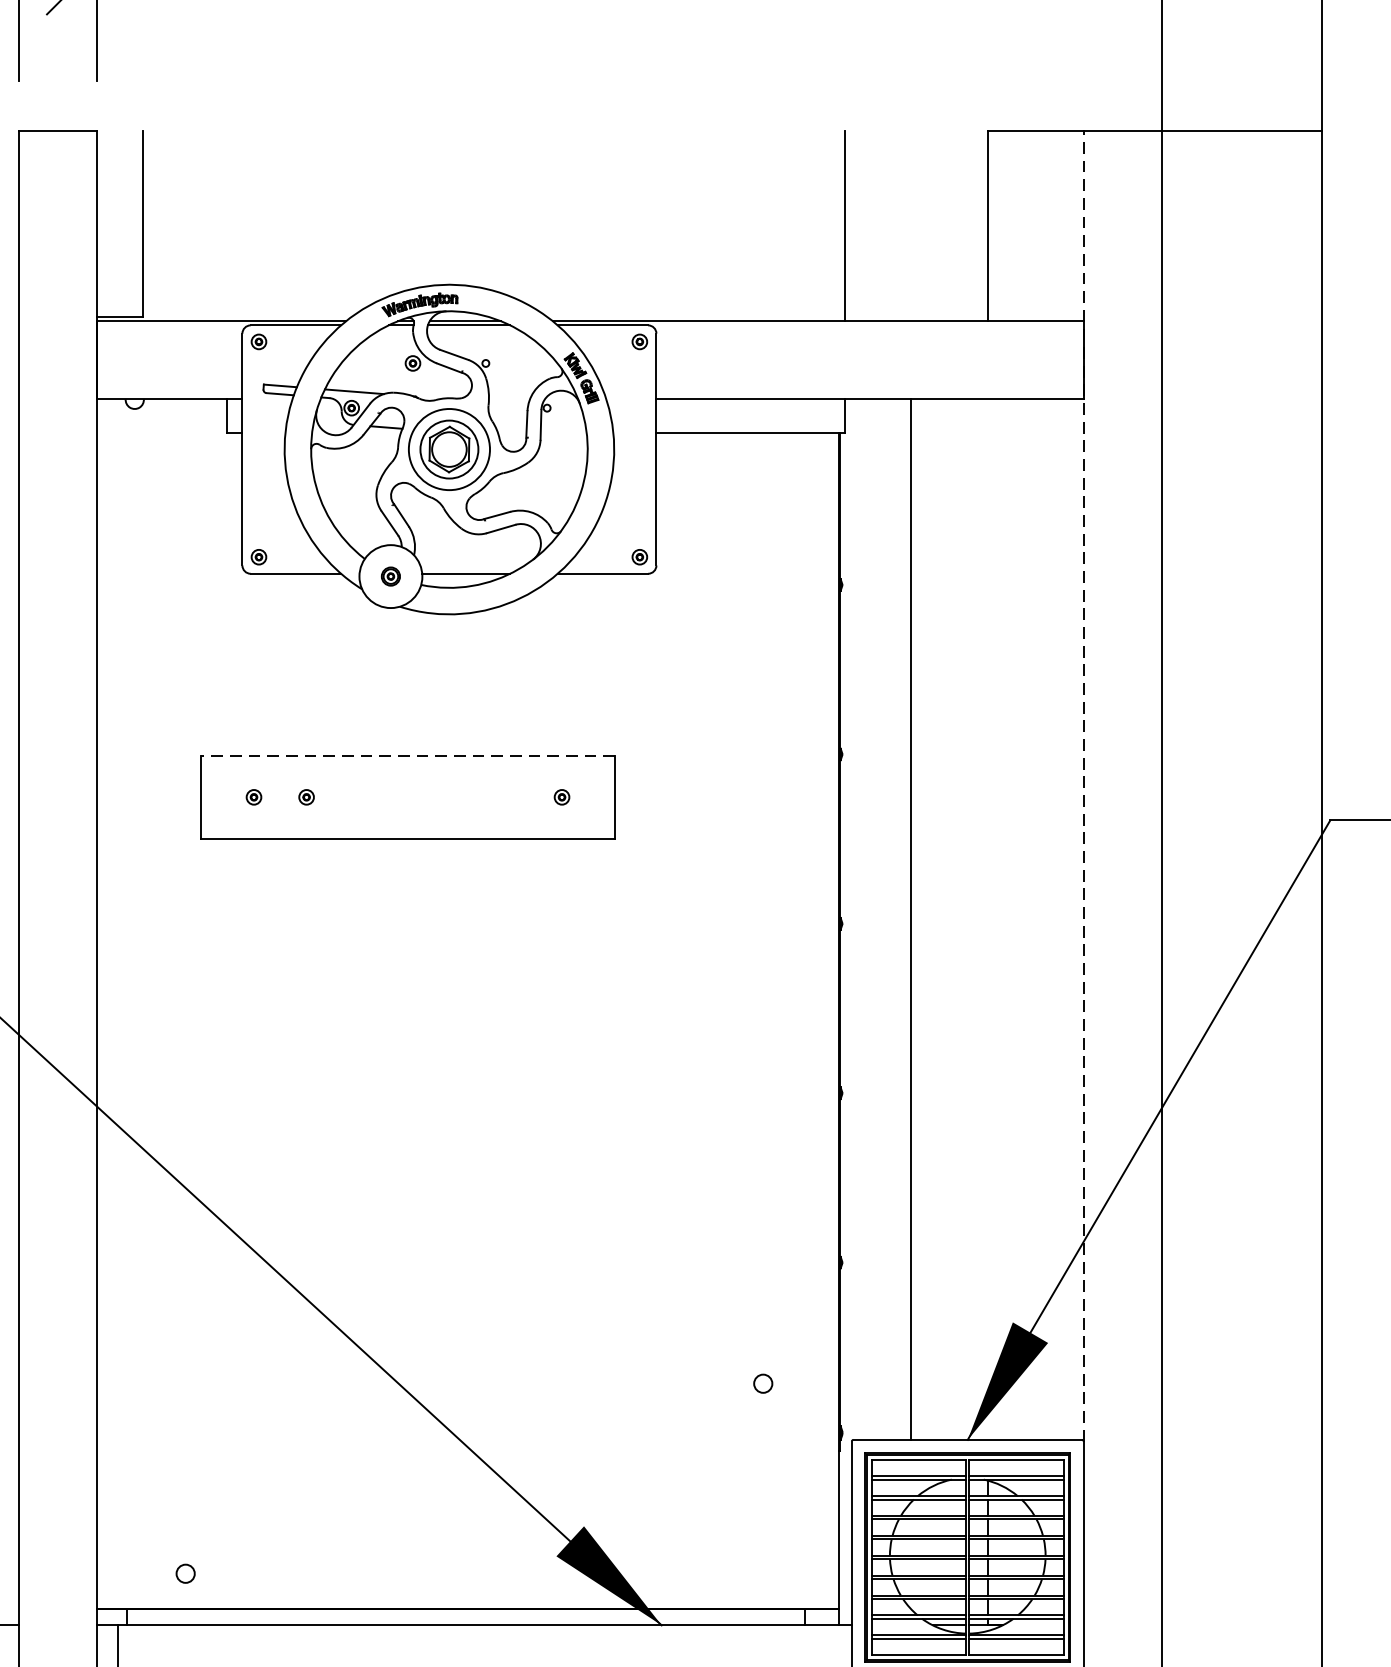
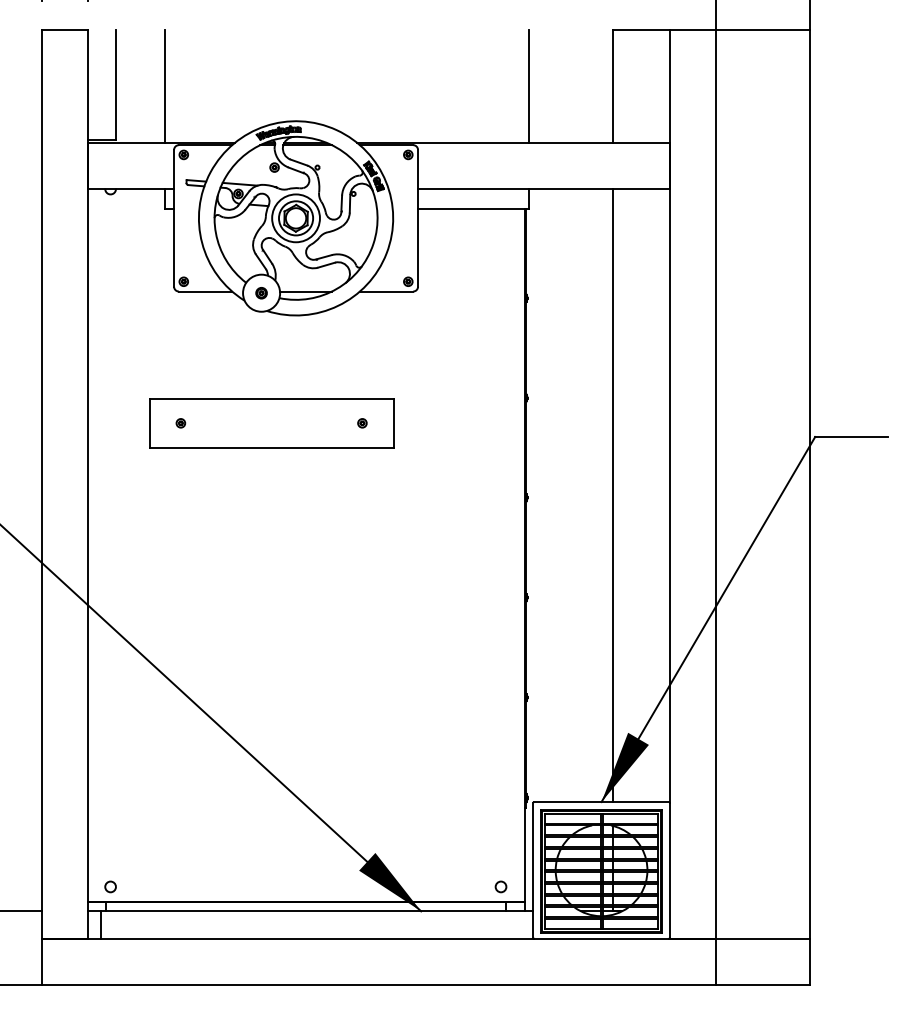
line: (227, 225) -> (165, 86), added
line: (407, 755) -> (271, 398), dashed -> solid
line: (1083, 785) -> (669, 416), dashed -> solid
part: (305, 797) -> (211, 423), removed
line: (911, 919) -> (613, 495), moved
circle: (762, 1382) -> (500, 886), moved
circle: (185, 1573) -> (110, 886), moved

